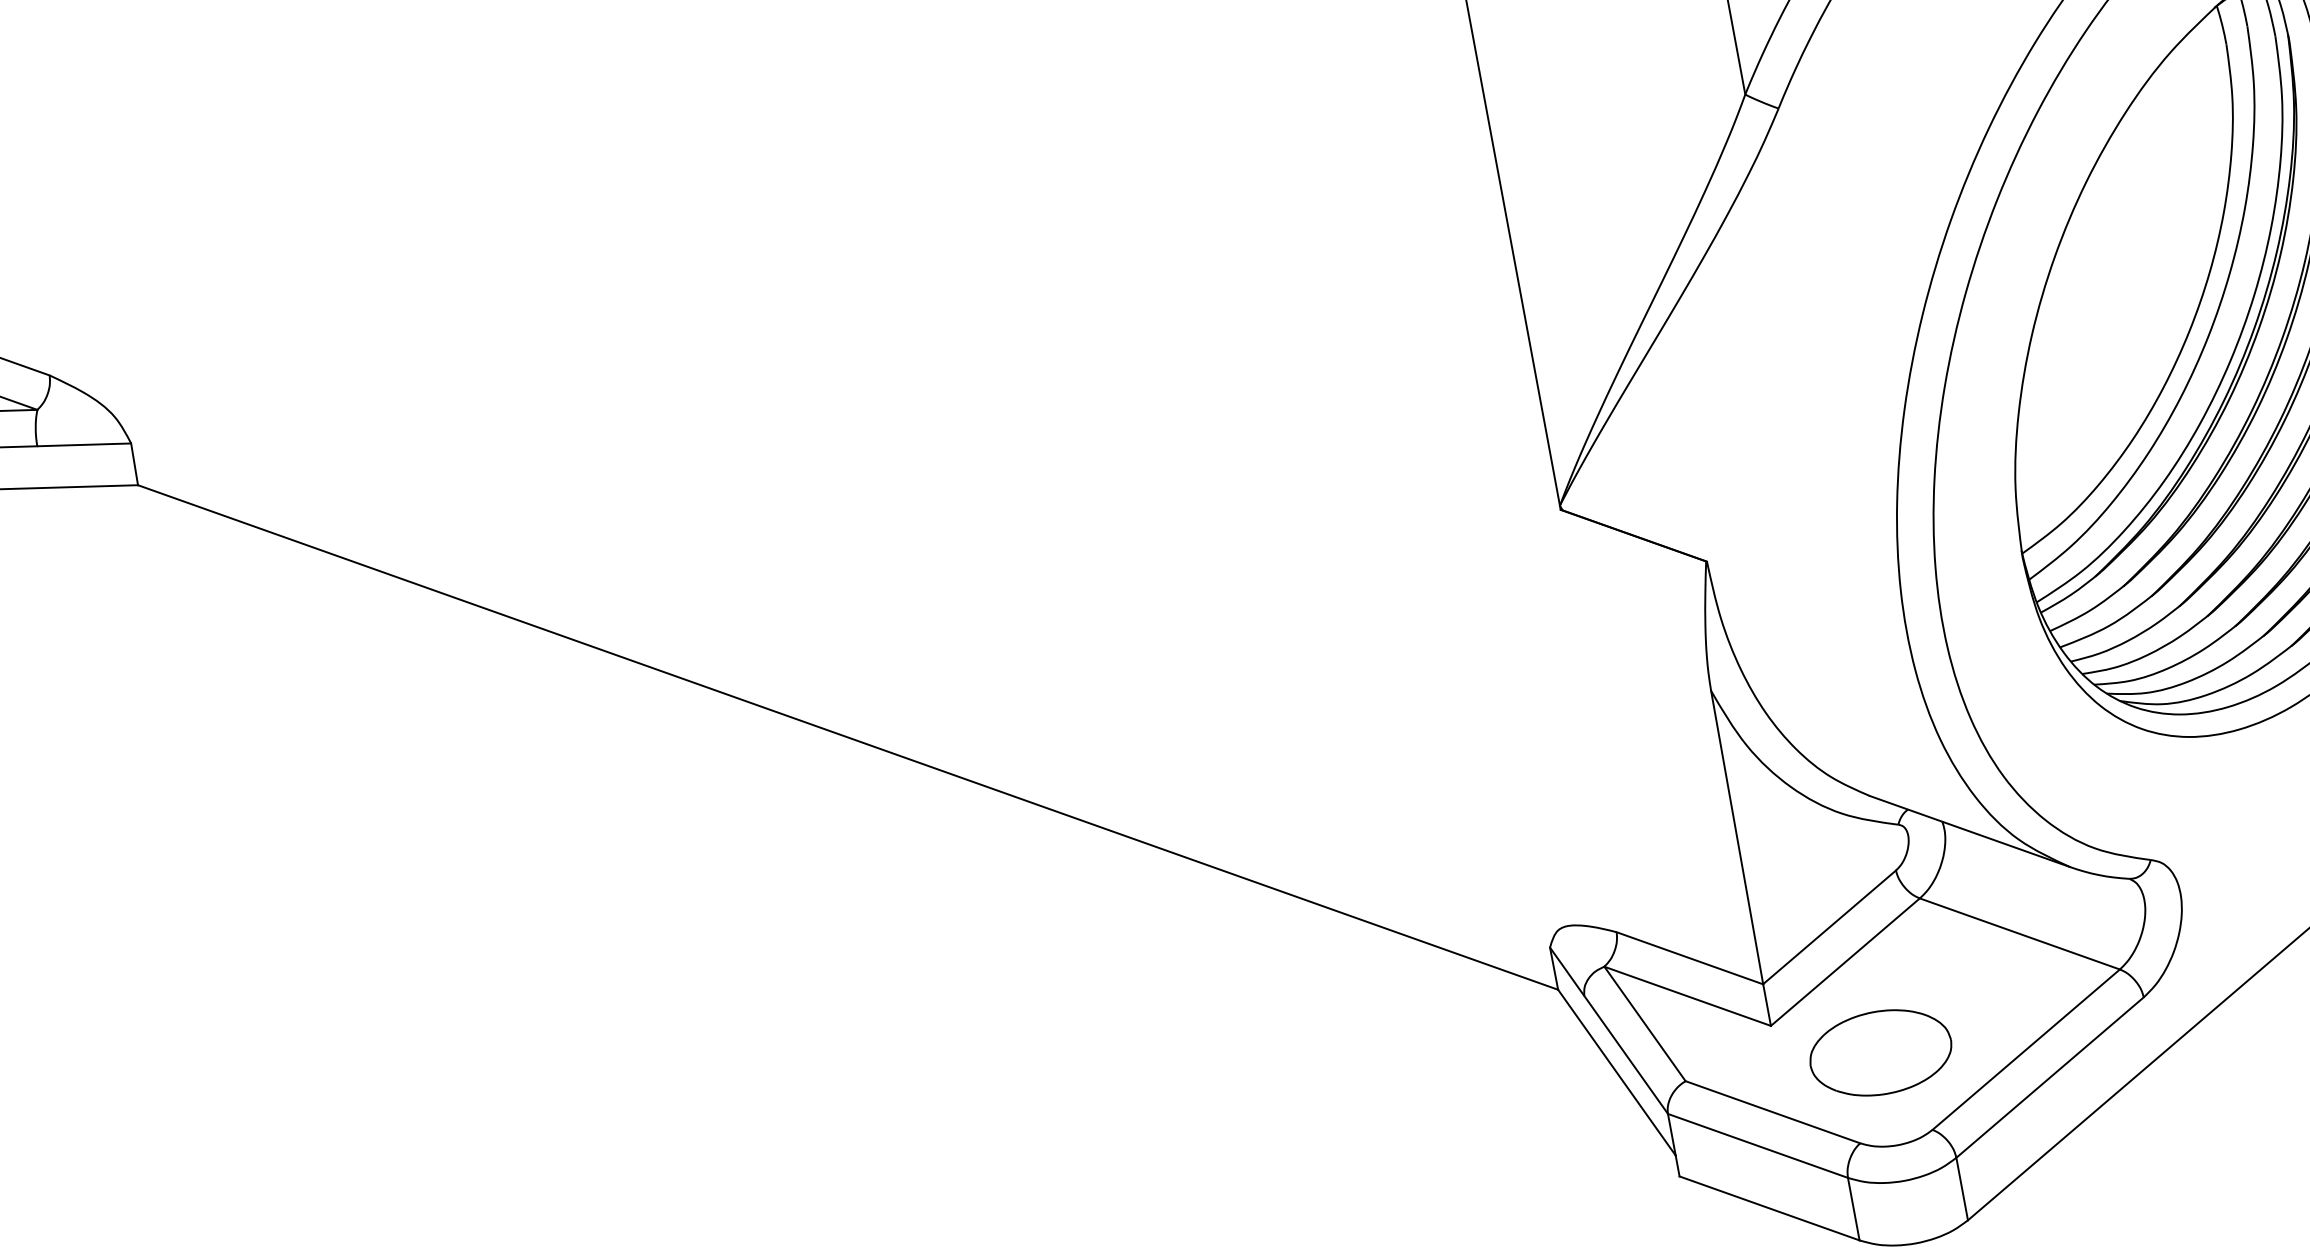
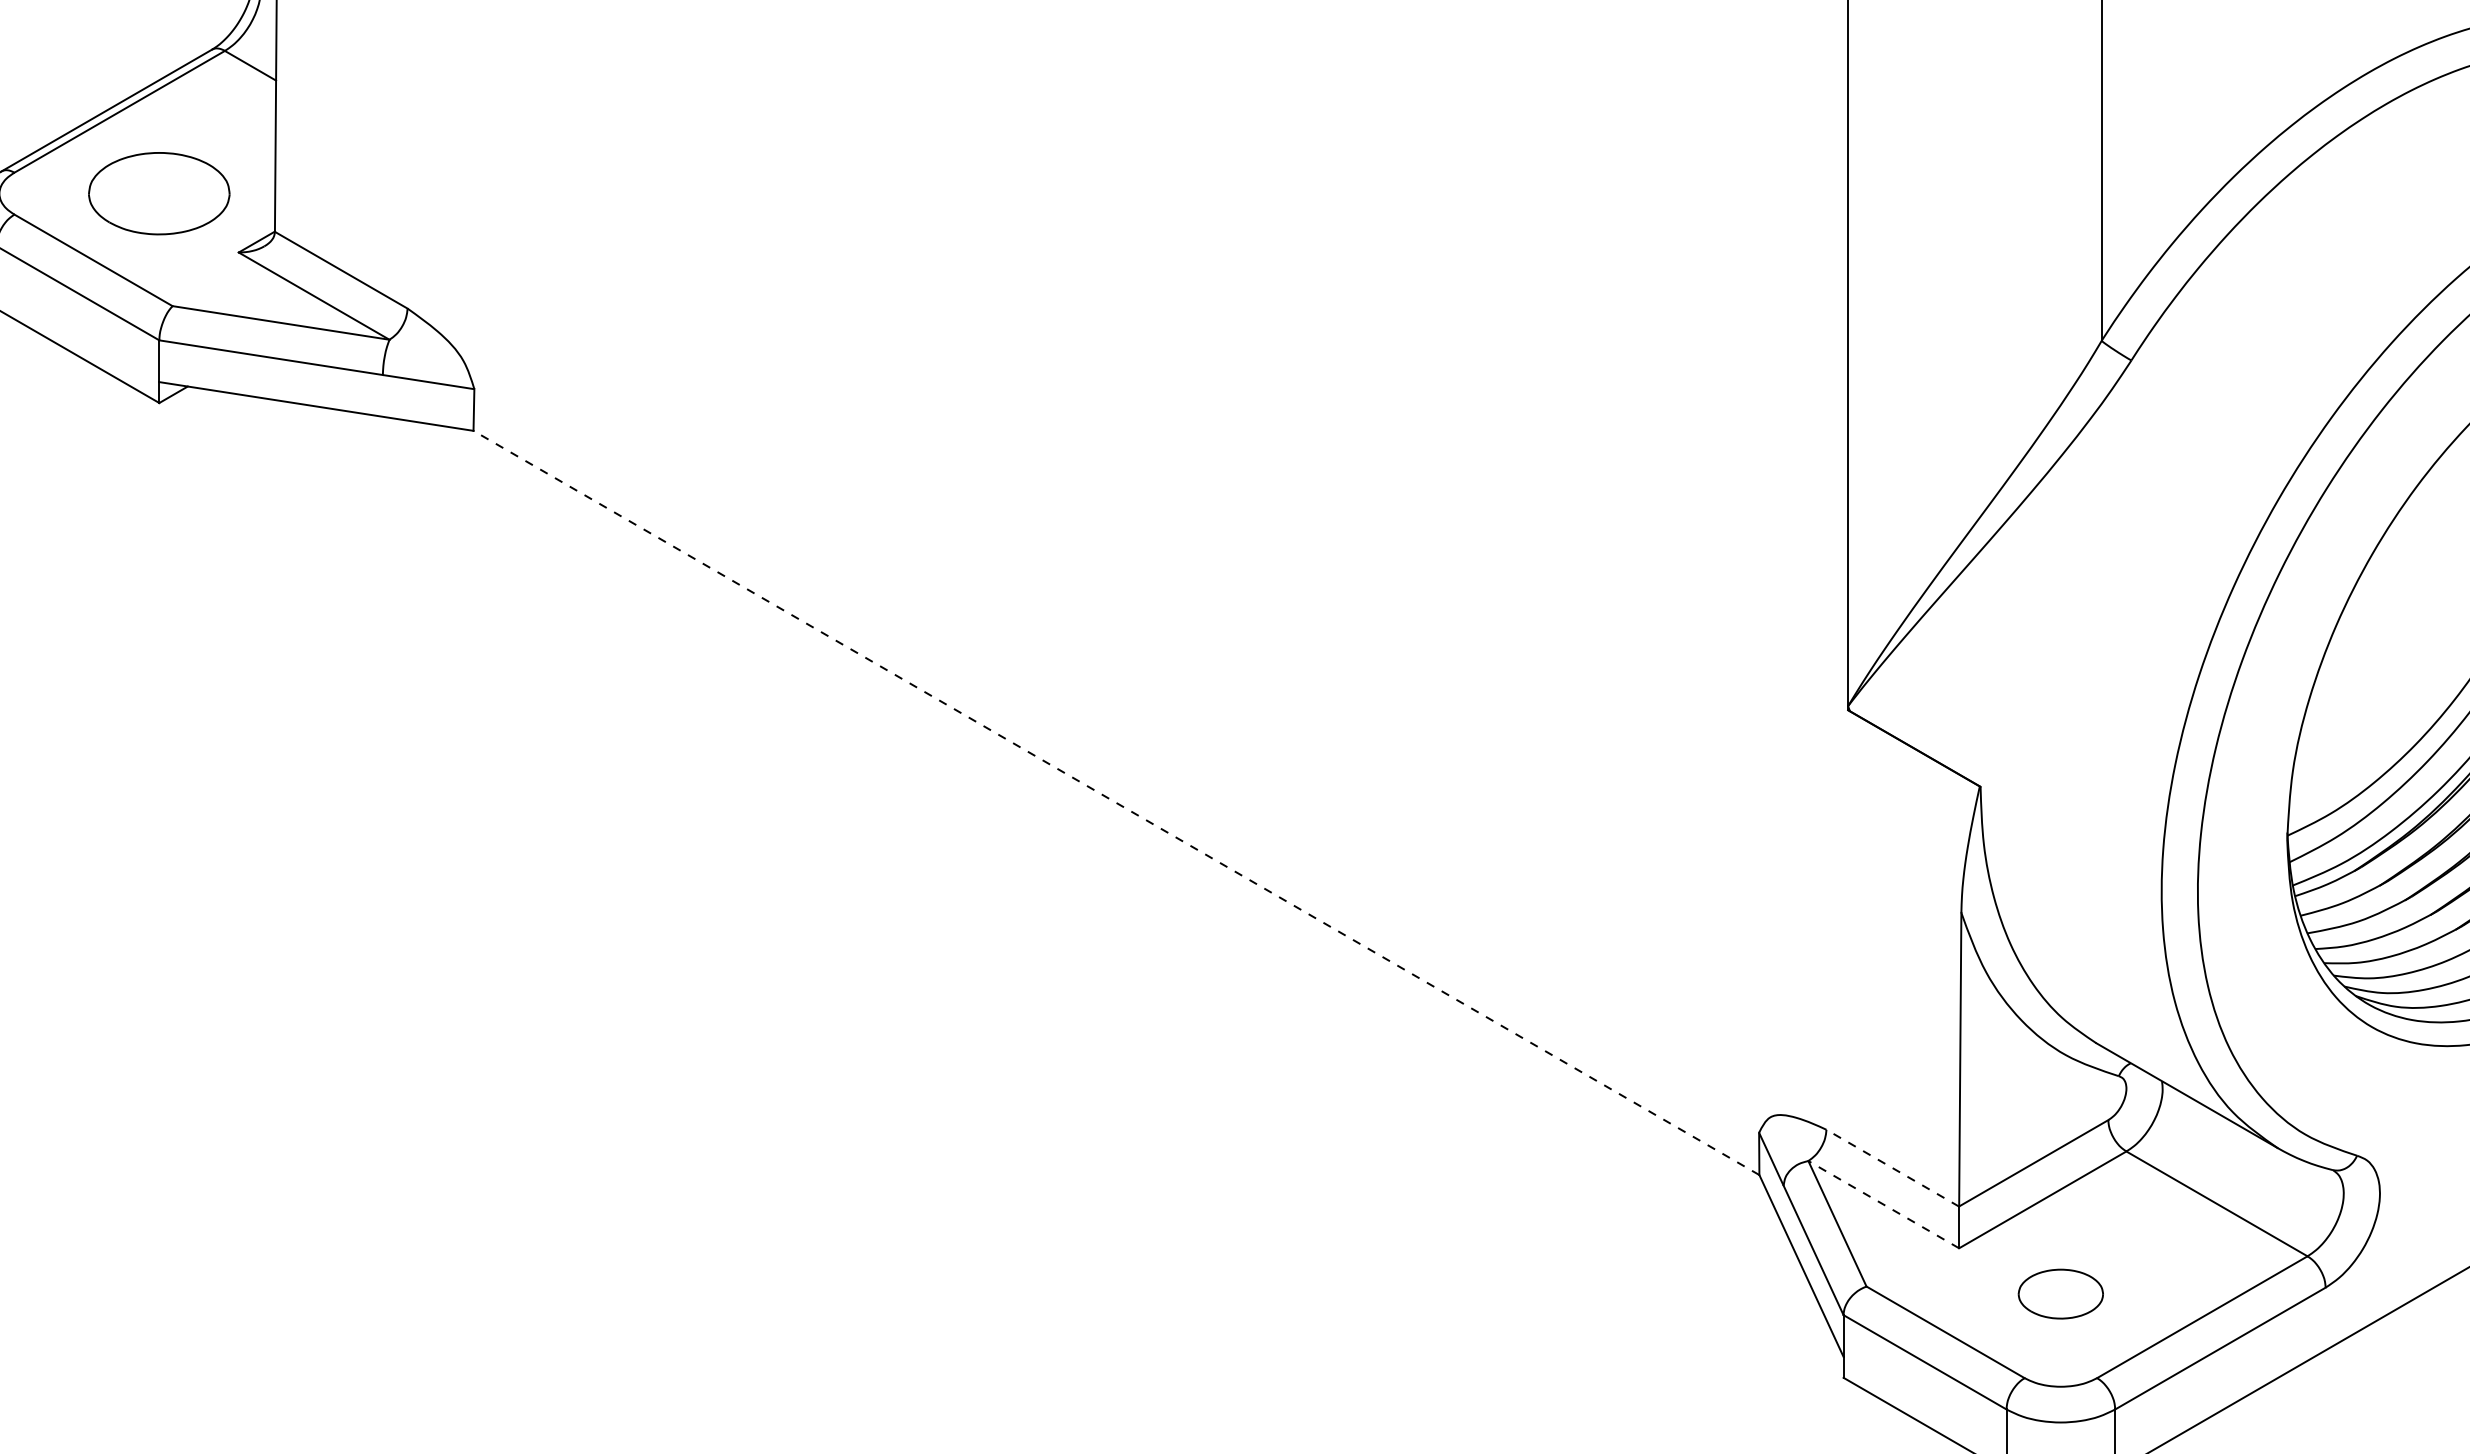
line: (848, 737) -> (1116, 802), solid -> dashed
line: (1689, 958) -> (1892, 1168), solid -> dashed
line: (1687, 996) -> (1883, 1204), solid -> dashed
part: (1880, 1052) -> (2060, 1293), size x0.6

